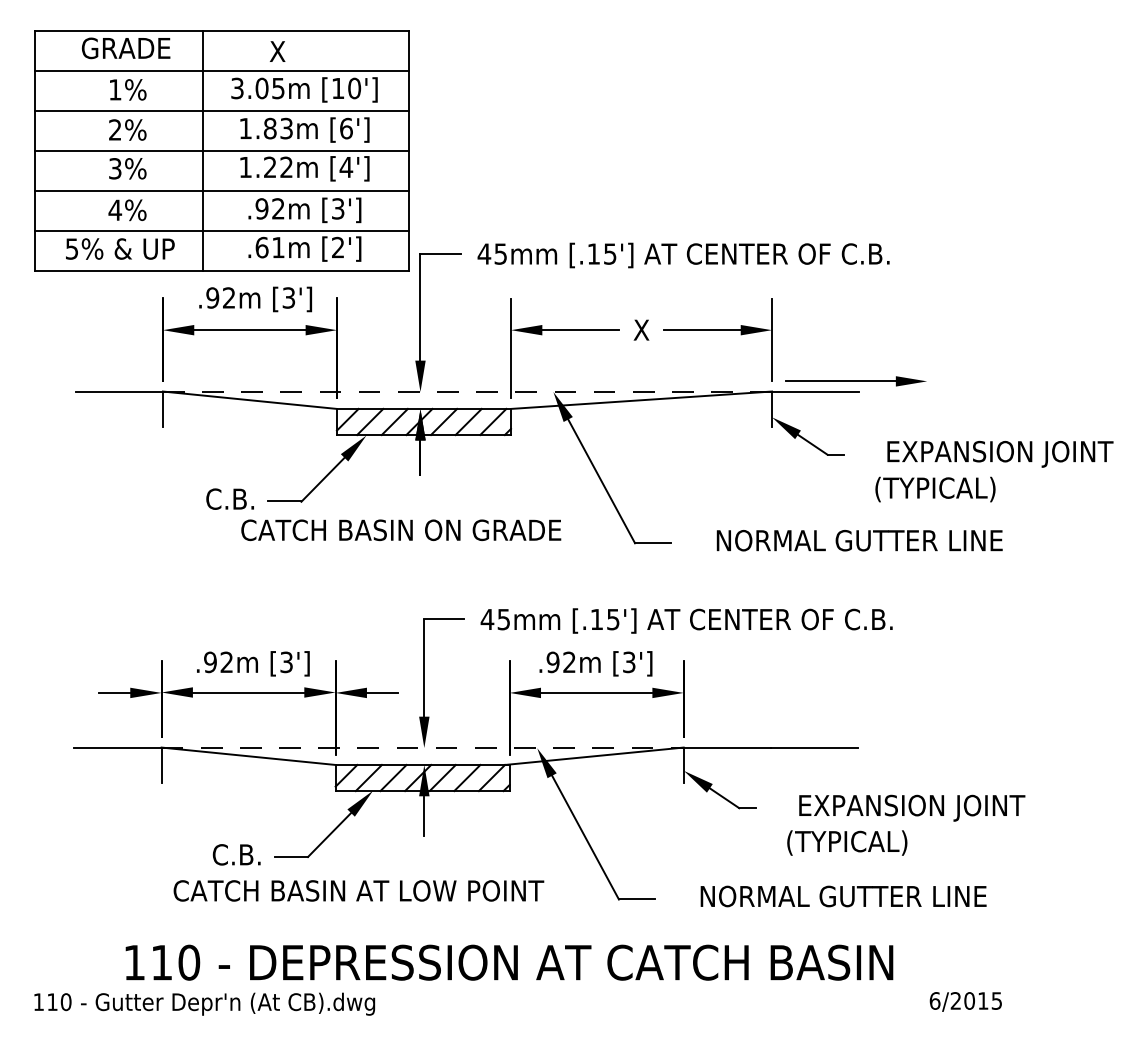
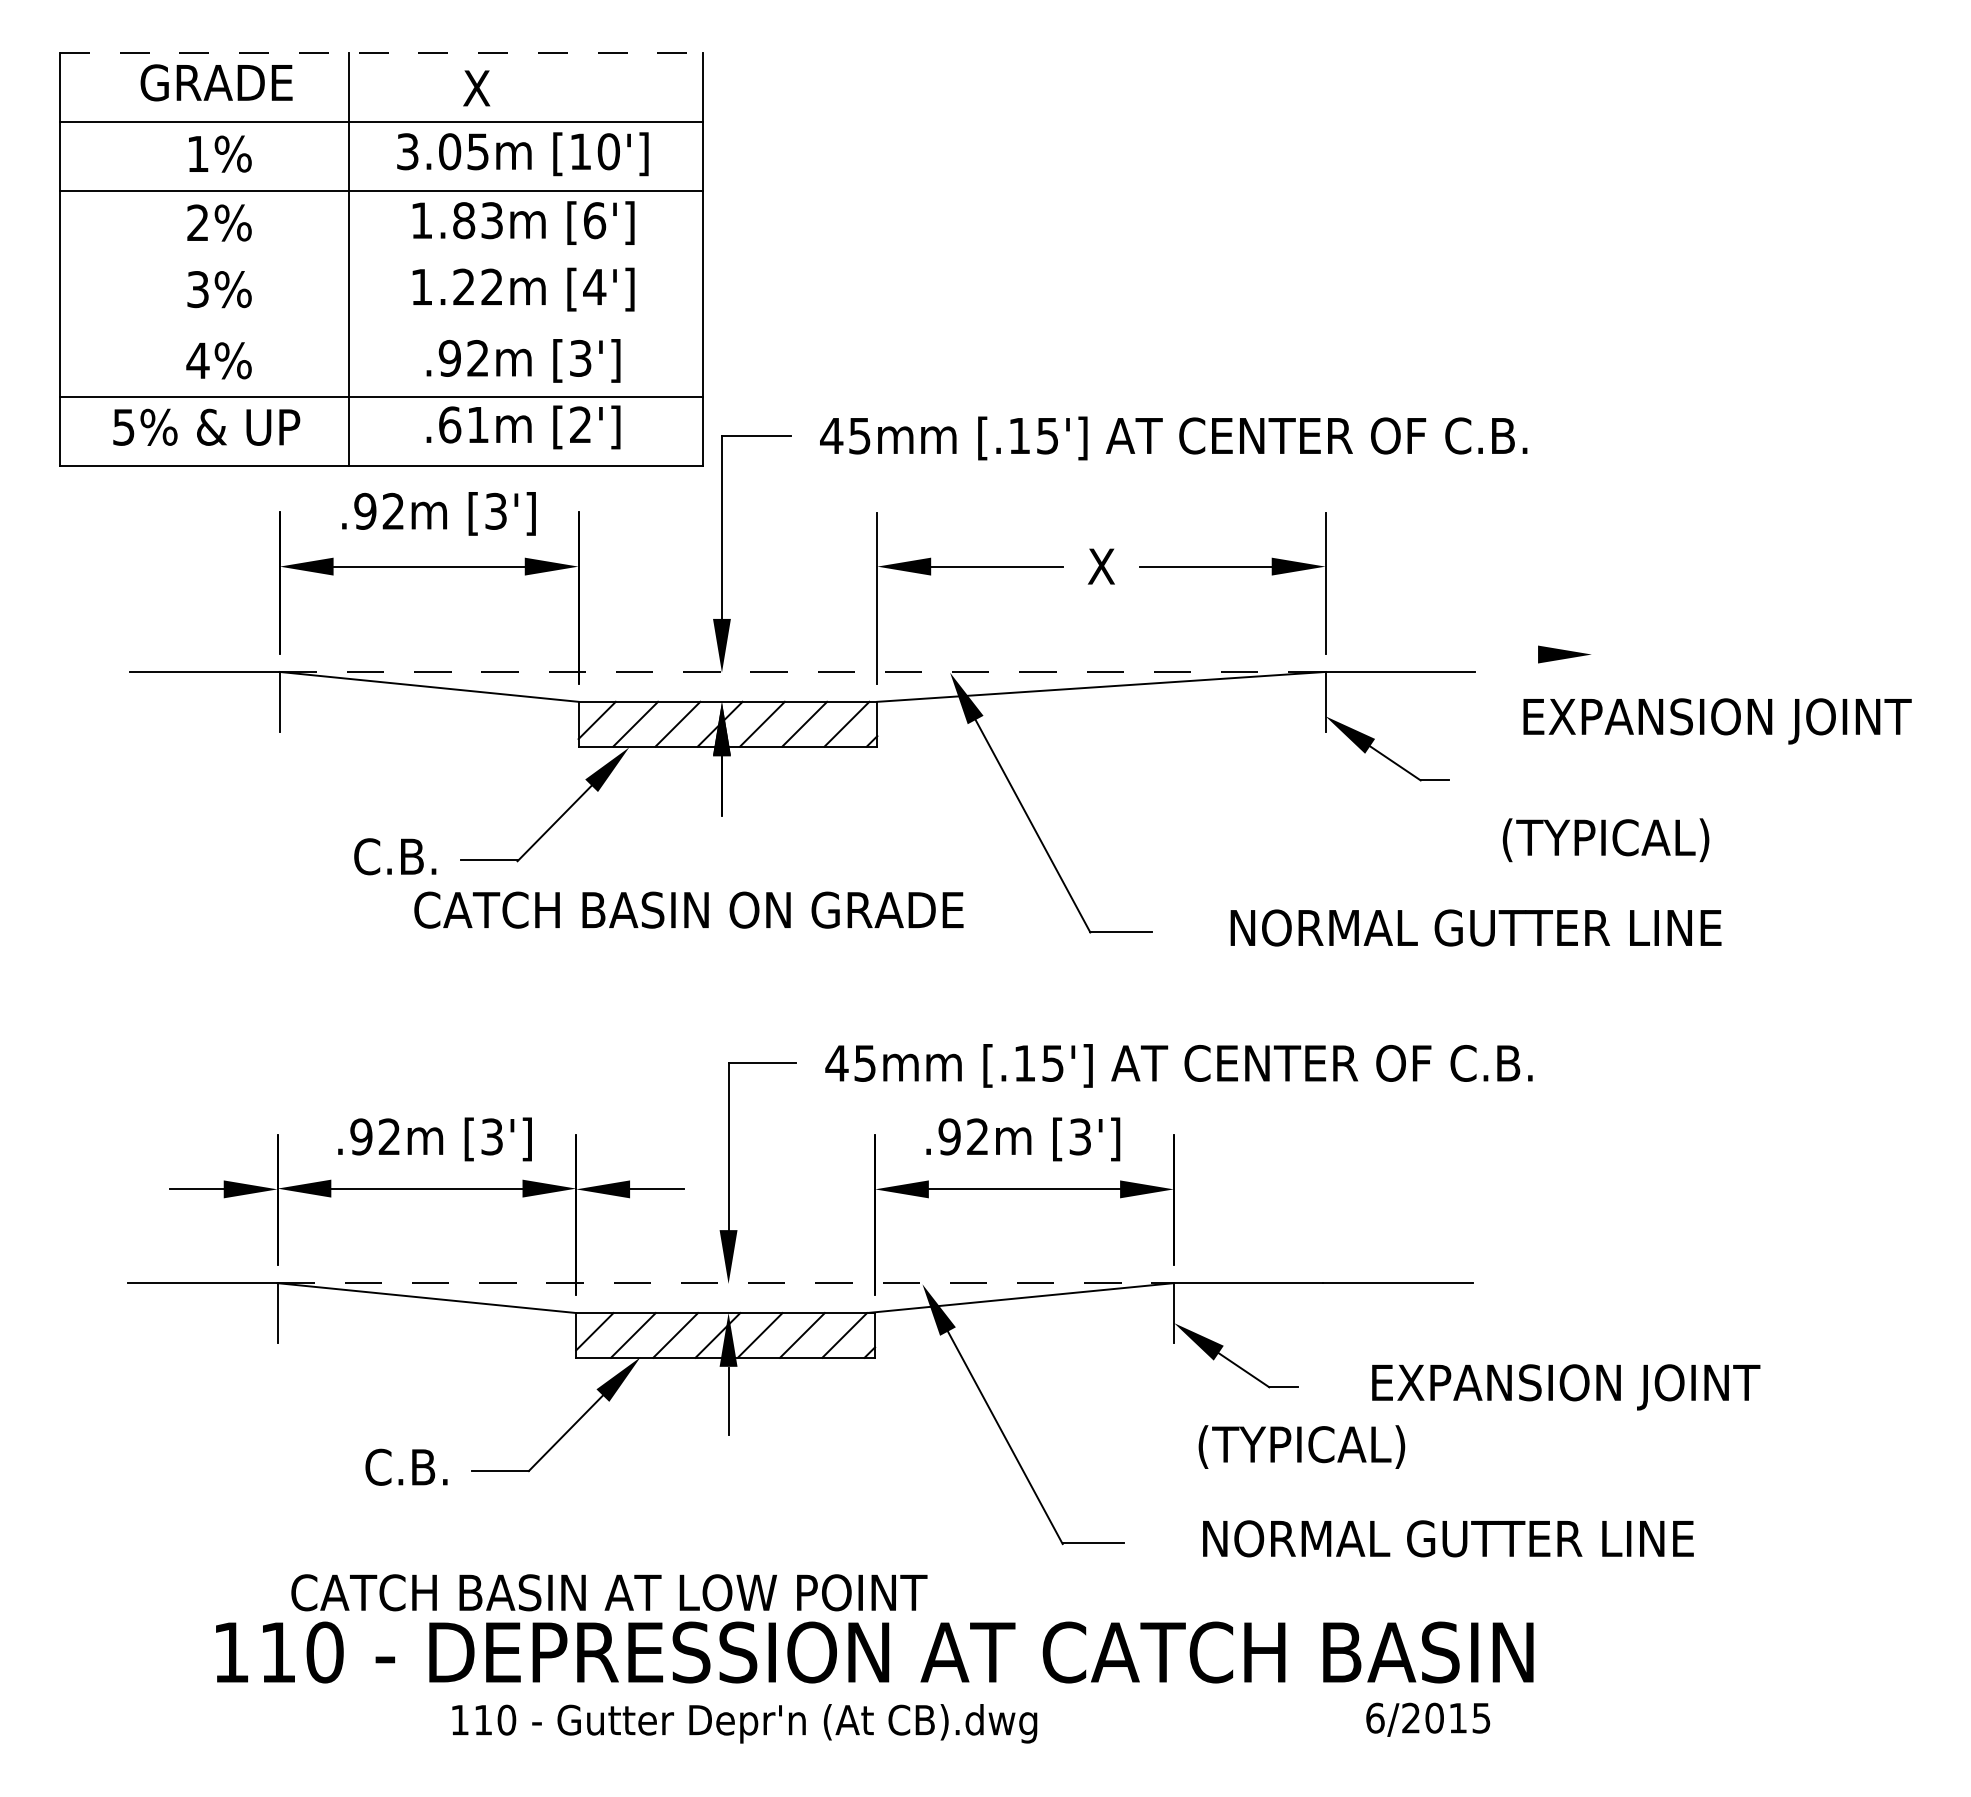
line: (222, 31) -> (382, 53), solid -> dashed
line: (221, 151) -> (380, 259), removed
line: (221, 191) -> (380, 328), removed
line: (840, 381) -> (1443, 654), removed
text: (1000, 453) -> (1717, 719), moved
text: (847, 842) -> (1302, 1446), moved
text: (358, 890) -> (608, 1592), moved
text: (965, 1001) -> (1427, 1719), moved
text: (204, 1003) -> (744, 1722), moved

